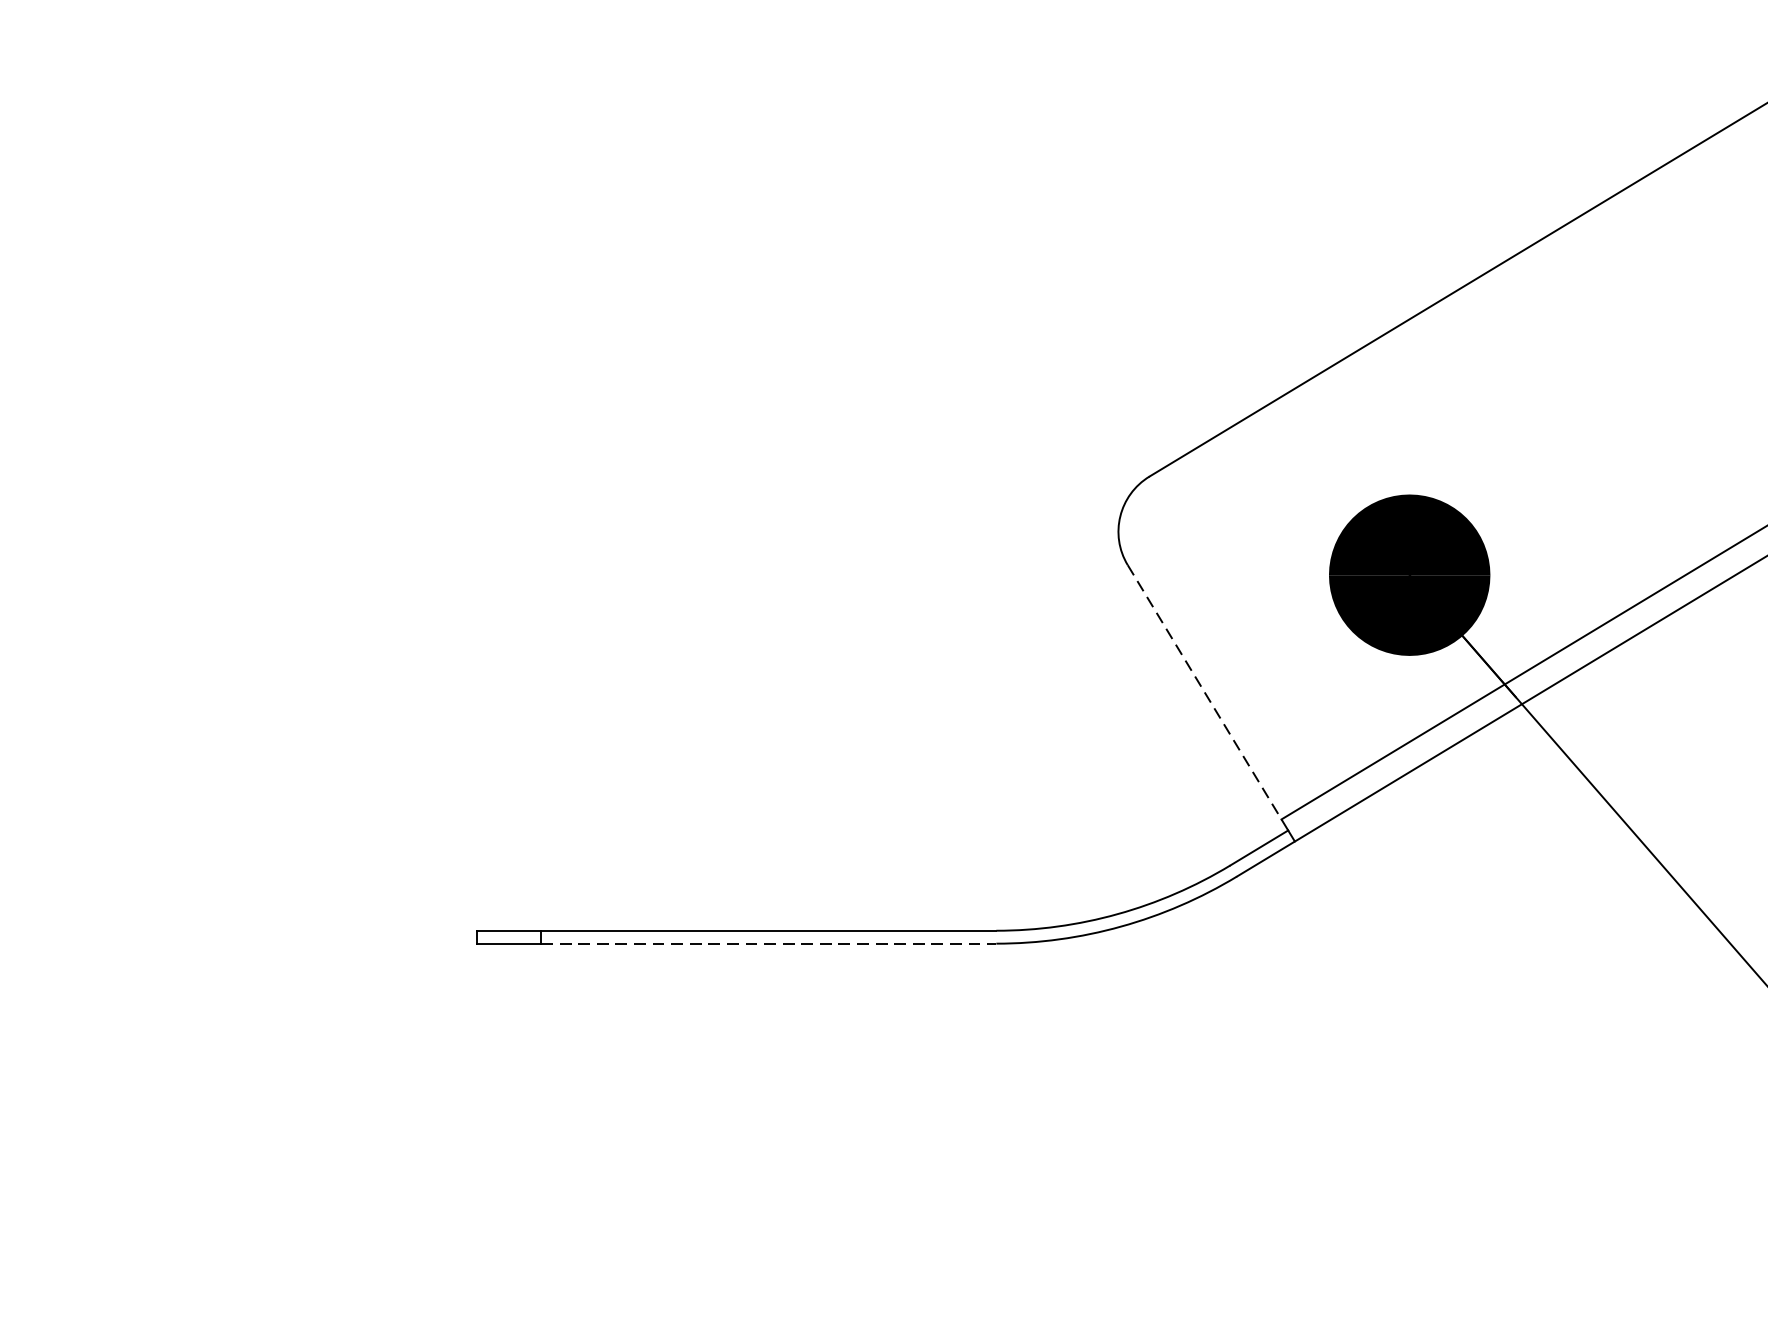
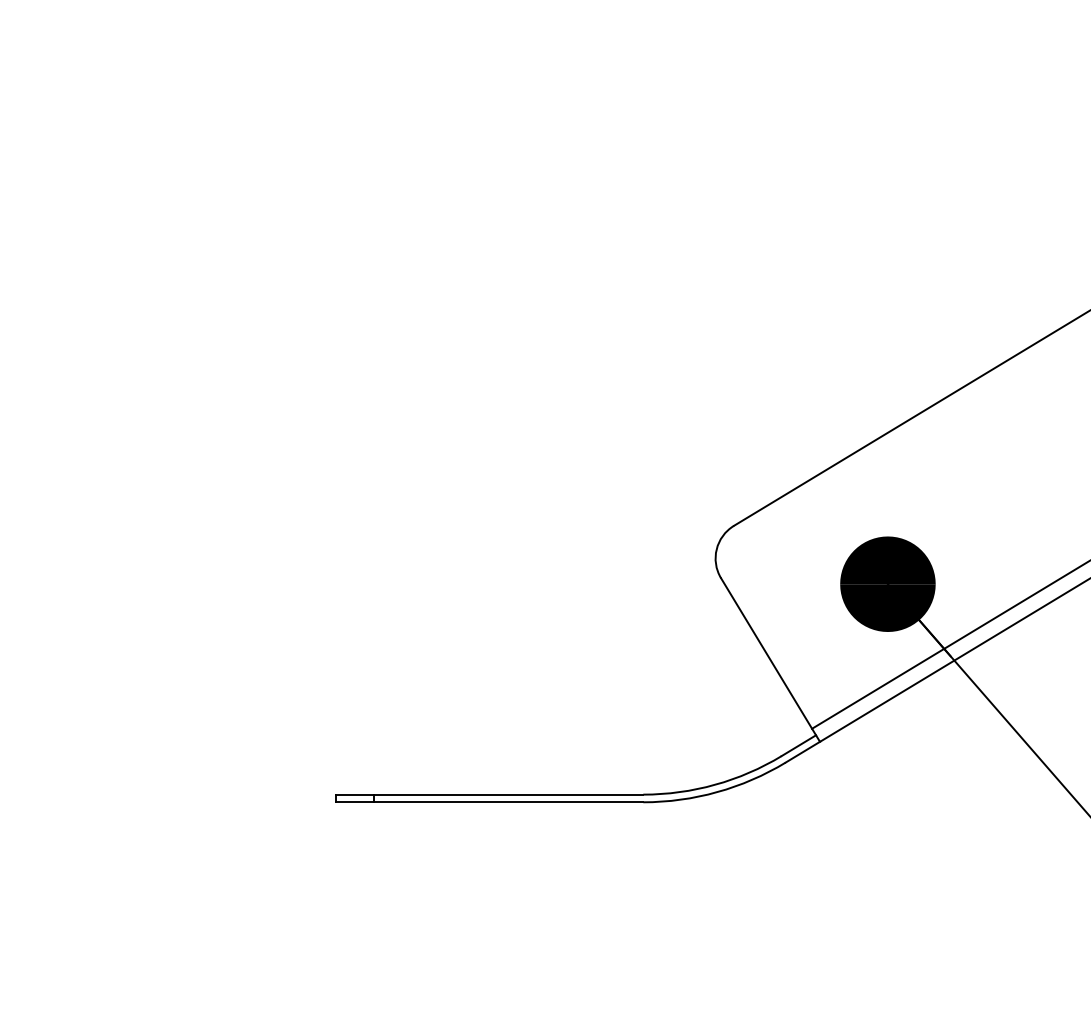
line: (1204, 692) -> (766, 653), dashed -> solid
line: (768, 944) -> (508, 802), dashed -> solid

